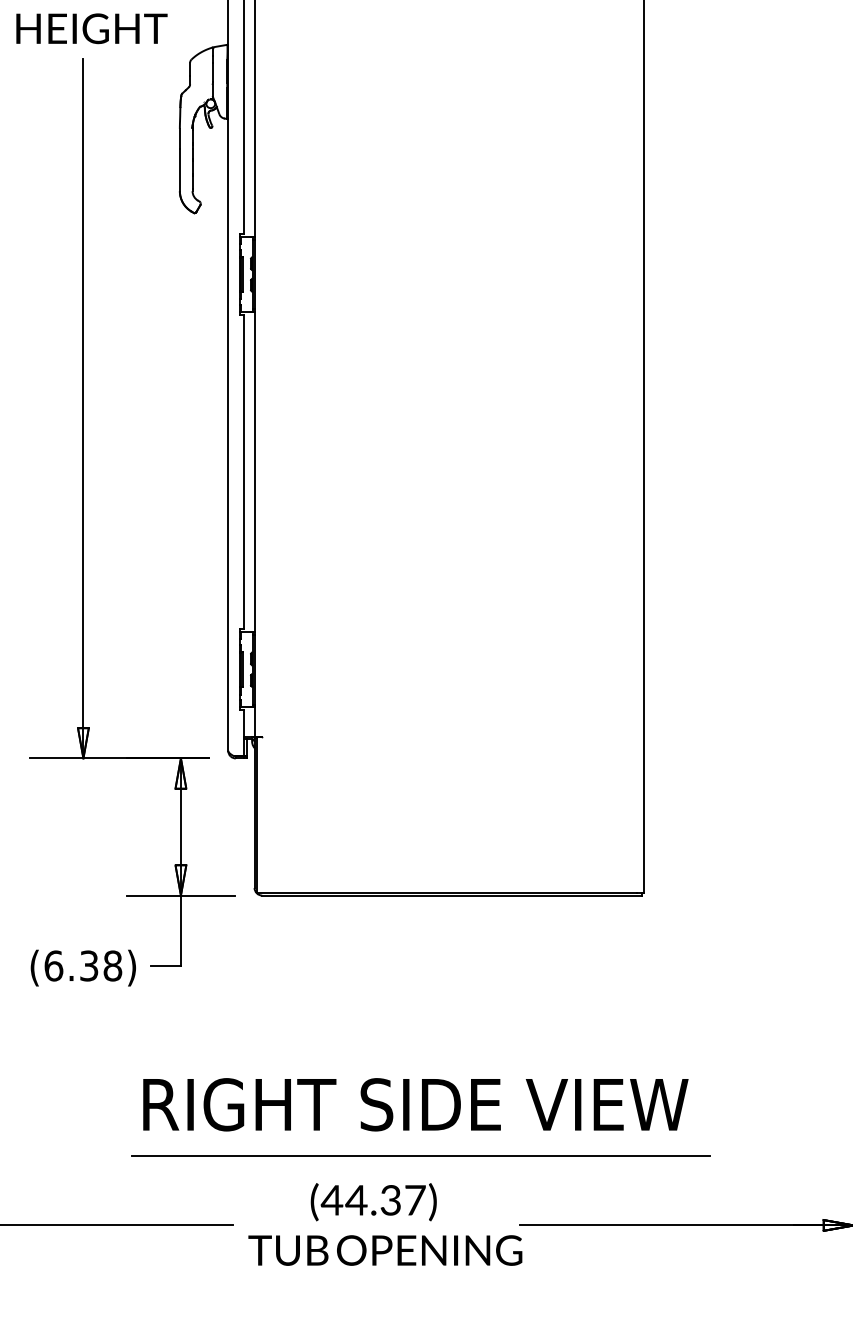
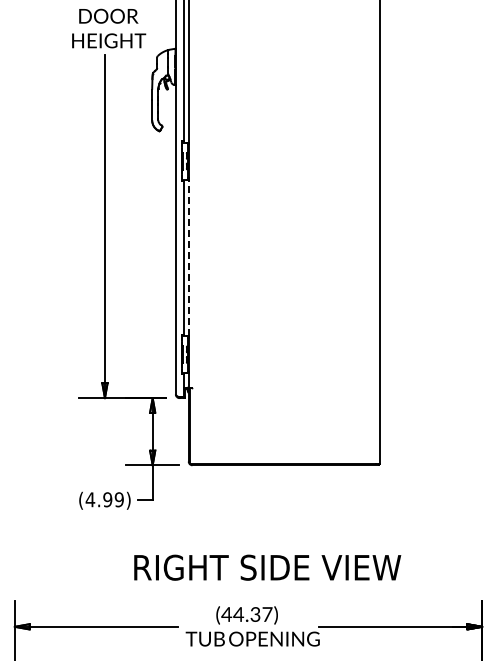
line: (254, 471) -> (188, 257), solid -> dashed
text: (82, 965) -> (104, 499), (6.38) -> (4.99)
line: (419, 1155) -> (269, 592), removed

